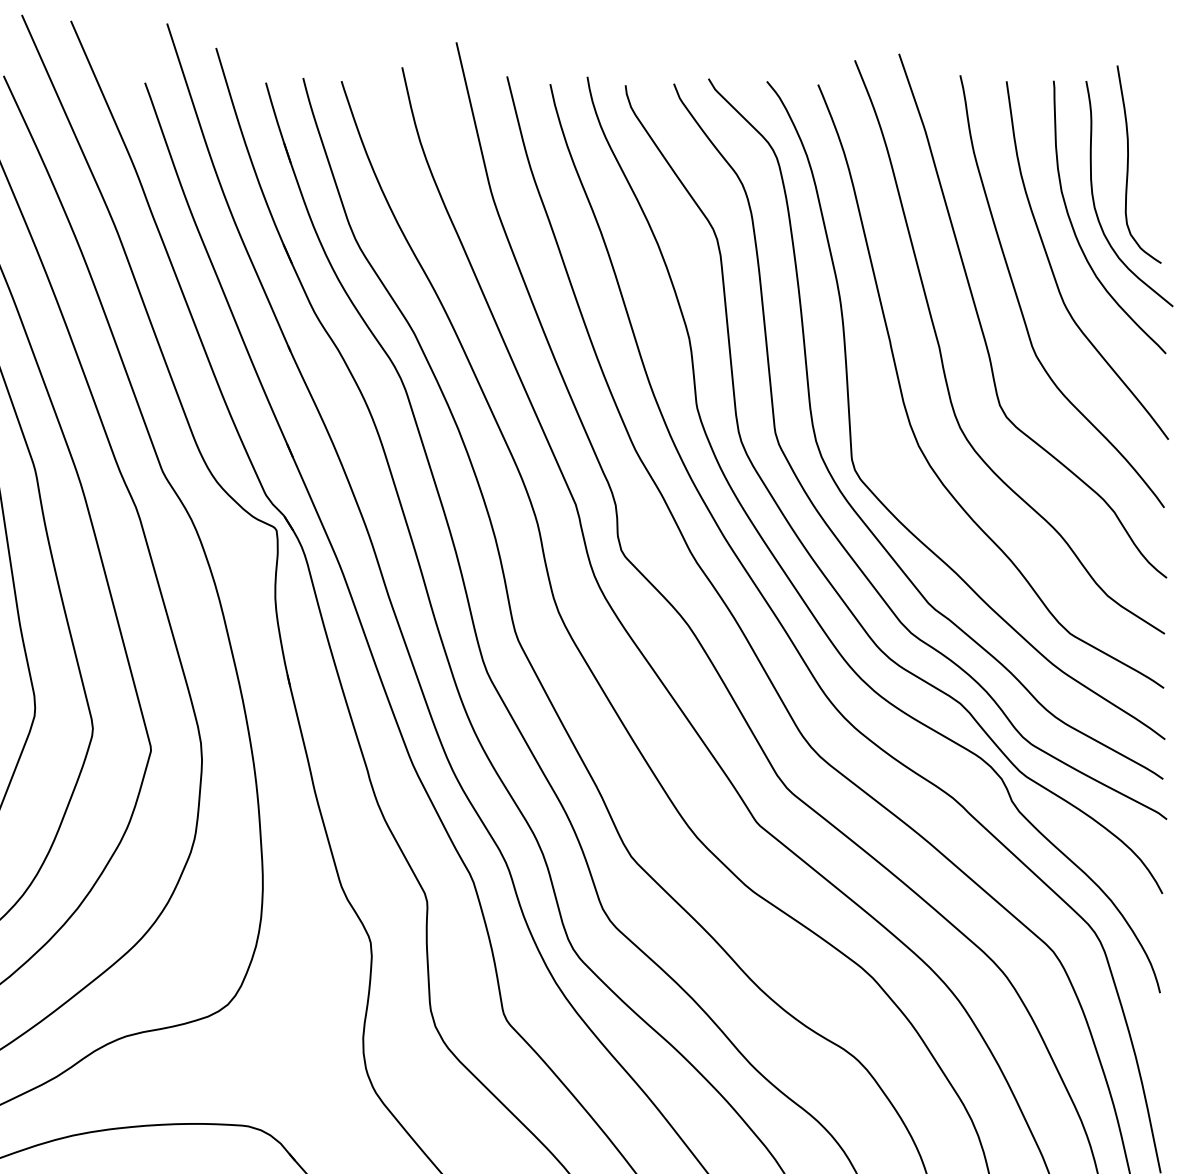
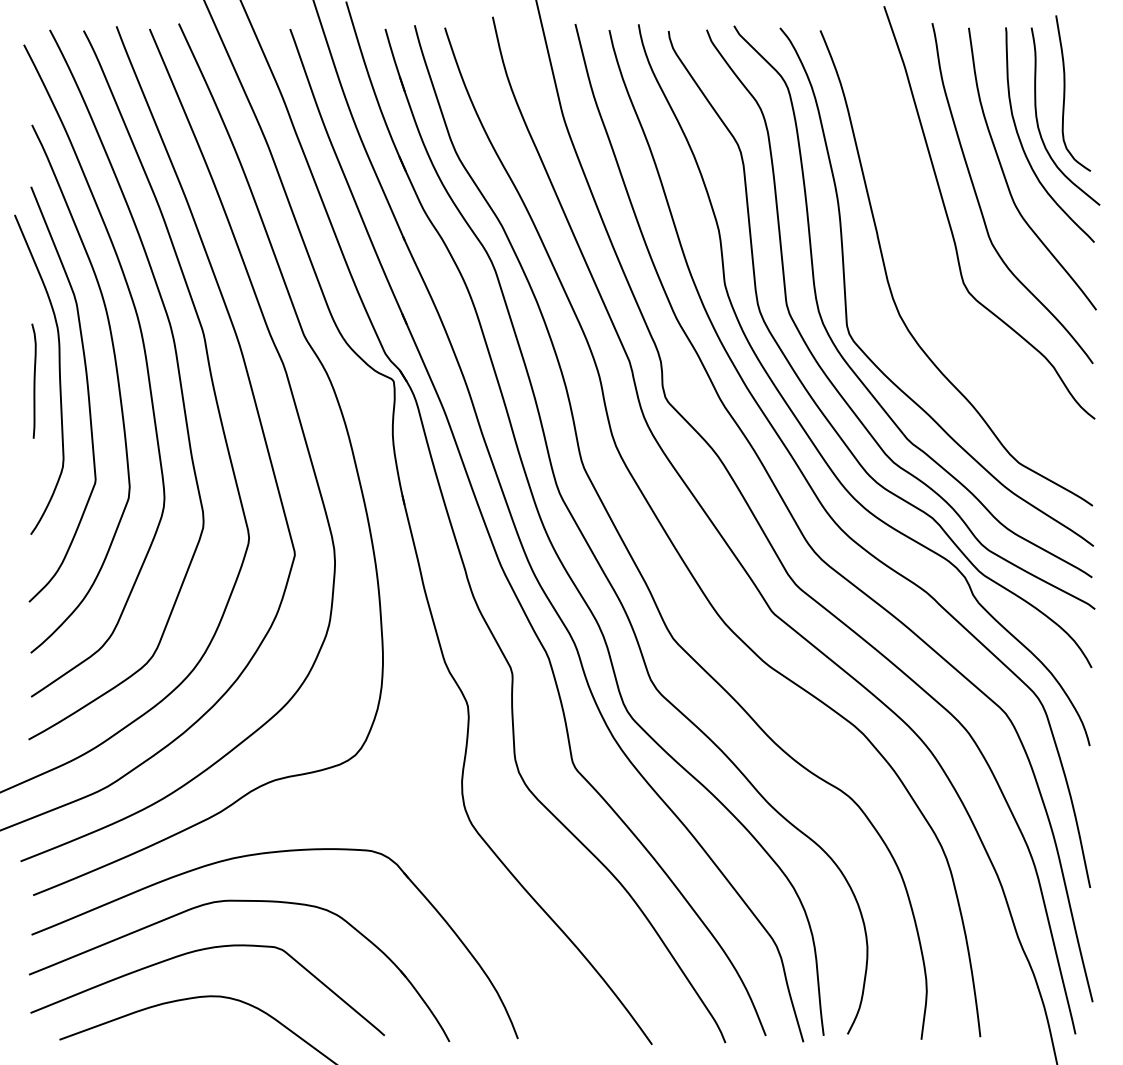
curve: (943, 362) -> (919, 249), removed

